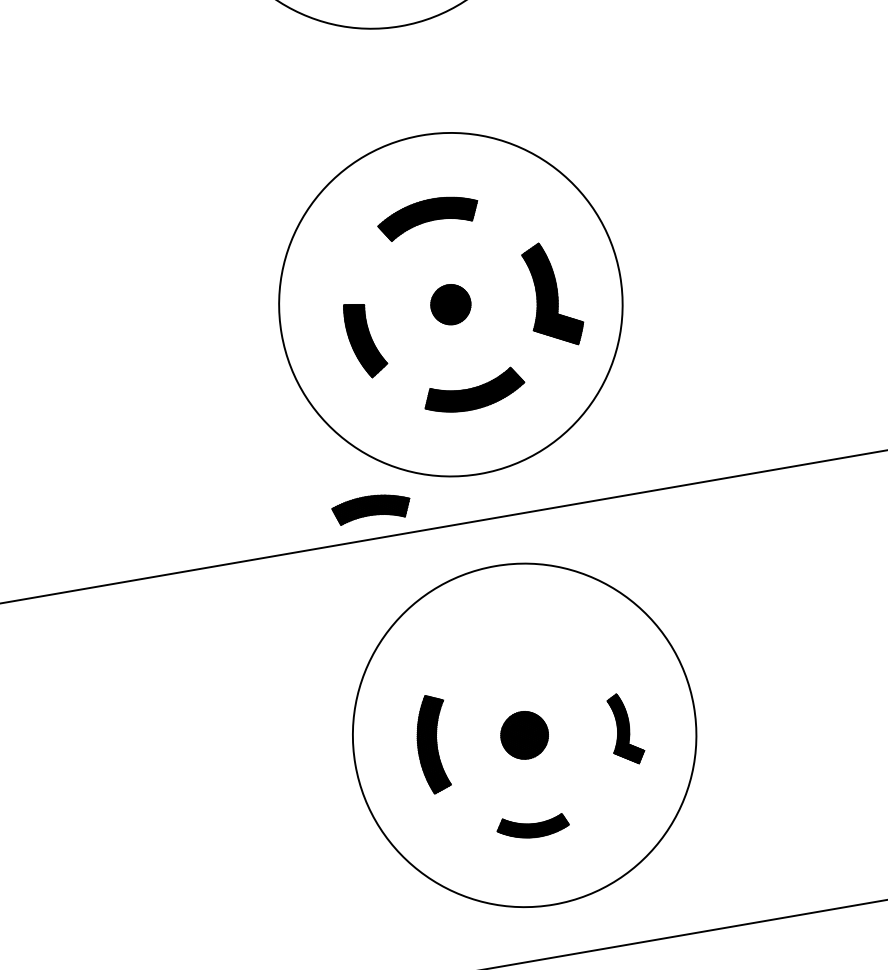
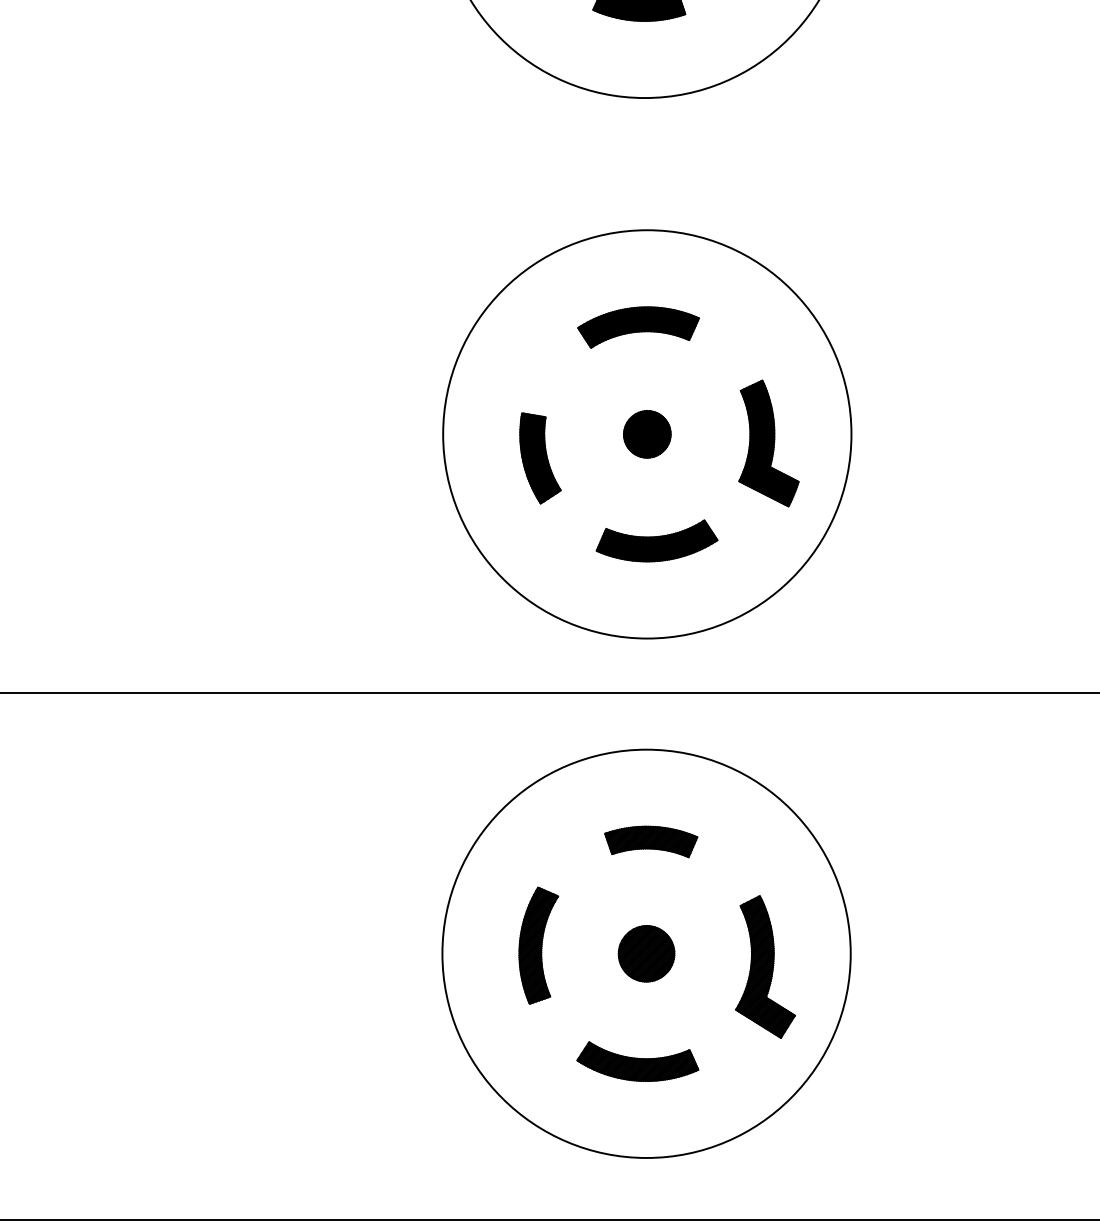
part: (371, 508) -> (651, 841), moved
part: (625, 728) -> (765, 966), size x1.67
part: (532, 825) -> (637, 1061), size x1.43

